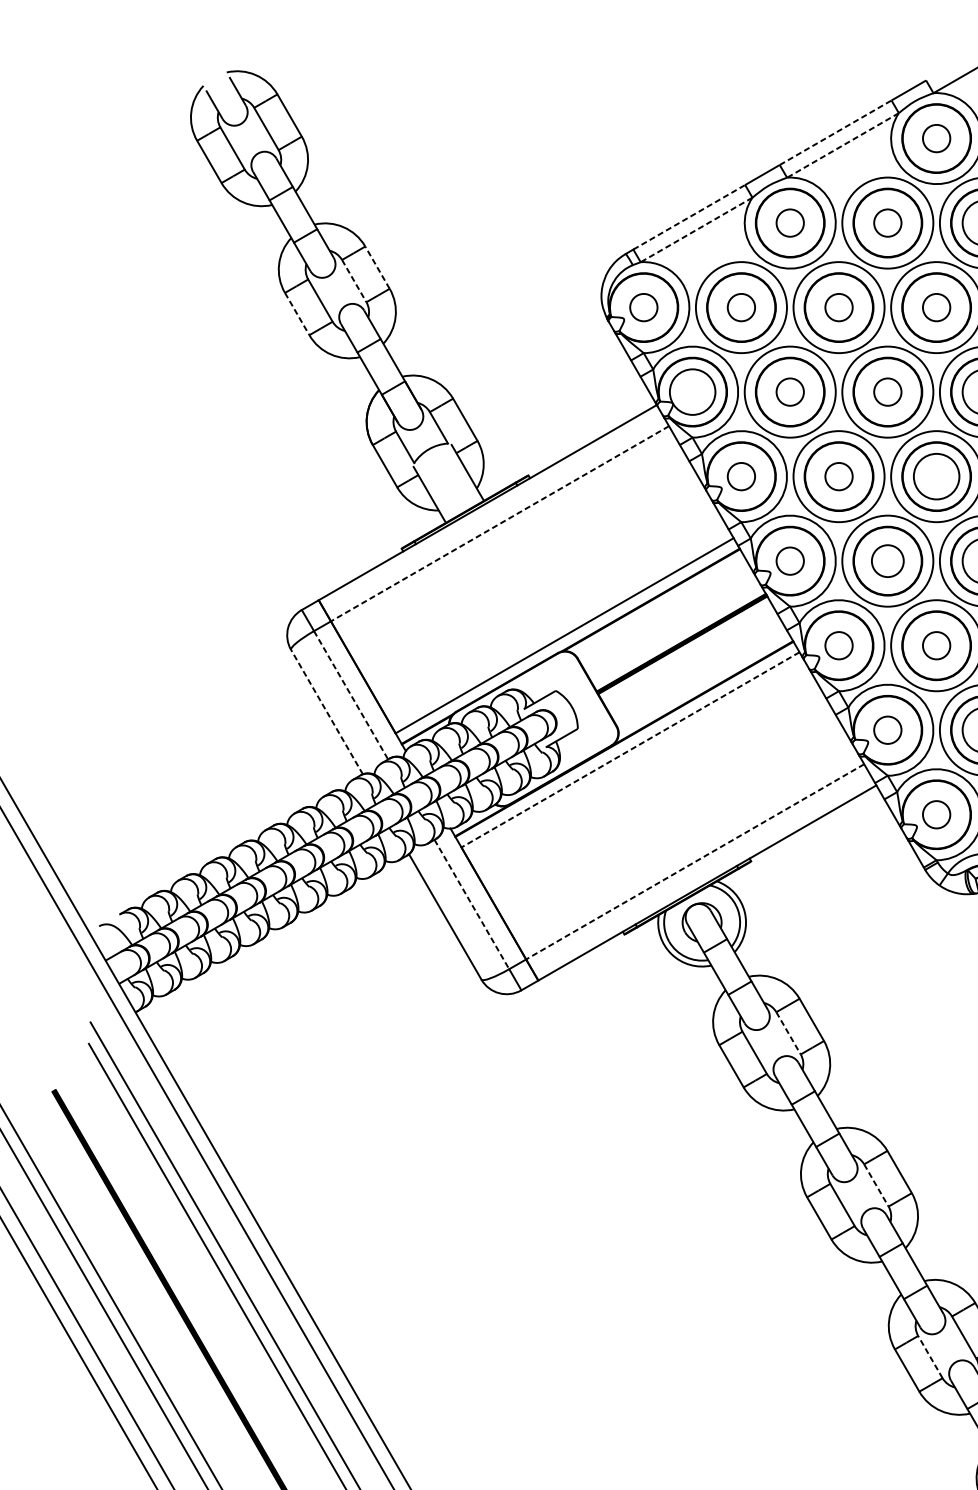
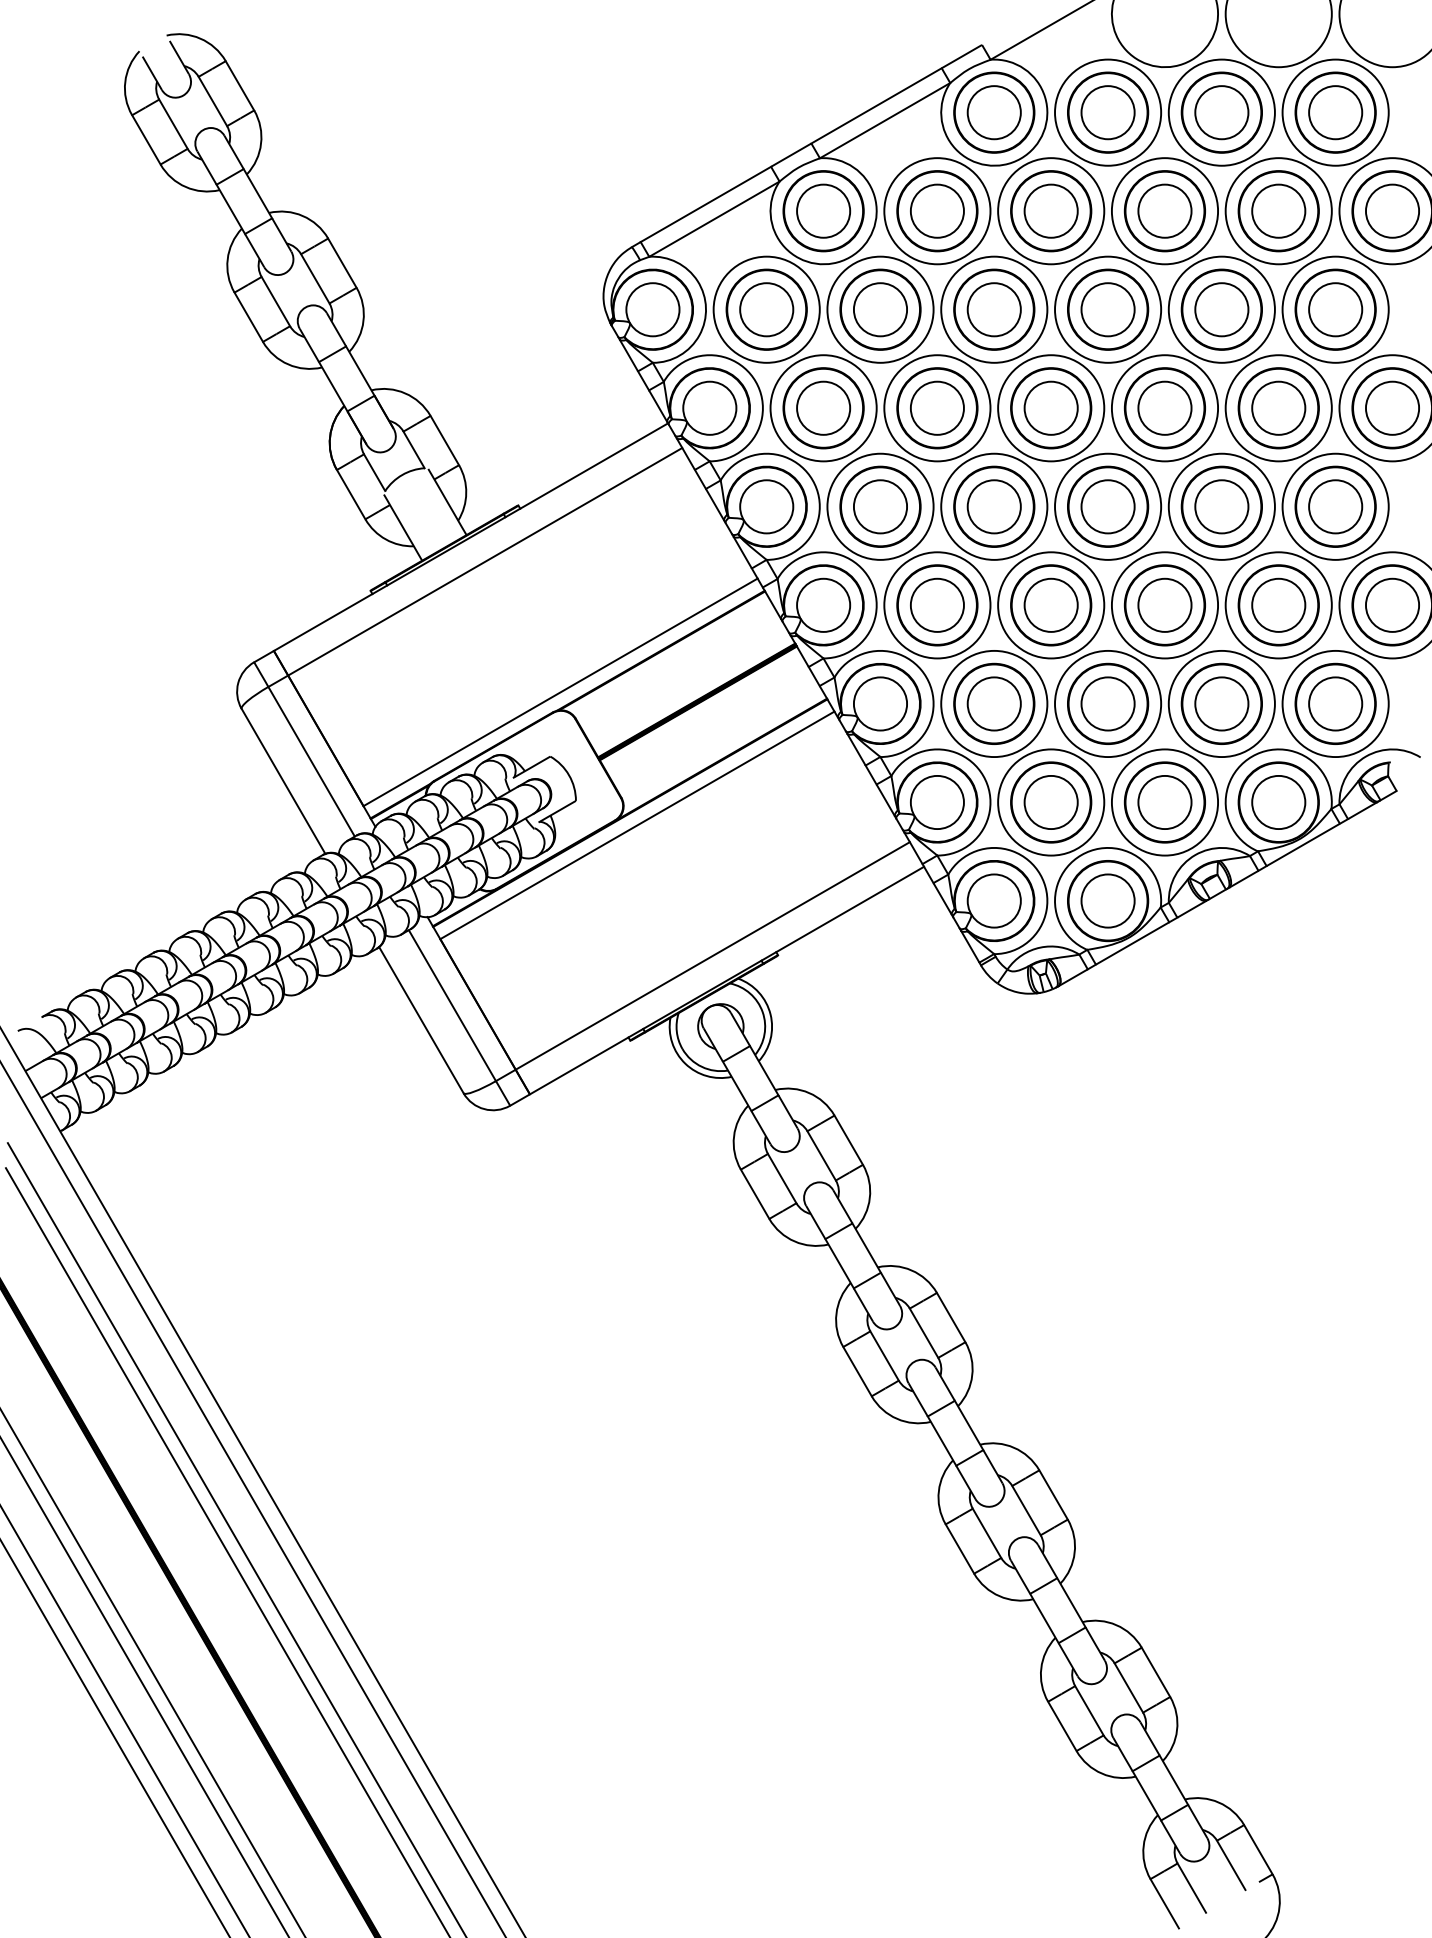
line: (835, 132) -> (876, 105), dashed -> solid
circle: (935, 138) -> (993, 112), size x1.67
line: (842, 145) -> (884, 120), dashed -> solid
line: (689, 217) -> (706, 204), dashed -> solid
circle: (790, 222) -> (823, 210), size x1.67
circle: (887, 222) -> (936, 210), size x1.67
line: (695, 230) -> (713, 219), dashed -> solid
line: (377, 267) -> (342, 262), dashed -> solid
line: (354, 281) -> (315, 279), dashed -> solid
circle: (643, 307) -> (652, 309), size x1.67
circle: (741, 307) -> (766, 309), size x1.67
circle: (839, 307) -> (880, 309), size x1.67
circle: (935, 307) -> (993, 309), size x1.67
line: (297, 314) -> (249, 317), dashed -> solid
circle: (790, 391) -> (823, 407), size x1.67
circle: (887, 391) -> (936, 407), size x1.67
circle: (741, 476) -> (766, 506), size x1.67
circle: (839, 476) -> (880, 506), size x1.67
line: (500, 523) -> (485, 561), dashed -> solid
circle: (790, 560) -> (823, 604), size x1.67
circle: (887, 560) -> (936, 604), size x1.43
circle: (839, 645) -> (880, 703), size x1.67
circle: (935, 645) -> (993, 703), size x1.67
line: (351, 695) -> (311, 762), dashed -> solid
line: (326, 712) -> (283, 781), dashed -> solid
circle: (887, 730) -> (936, 802), size x1.67
line: (630, 749) -> (637, 825), dashed -> solid
circle: (935, 814) -> (993, 900), size x1.67
line: (694, 861) -> (712, 955), dashed -> solid
line: (471, 905) -> (452, 1006), dashed -> solid
line: (788, 1033) -> (821, 1156), dashed -> solid
line: (876, 1185) -> (924, 1333), dashed -> solid
line: (929, 1356) -> (986, 1532), dashed -> solid

